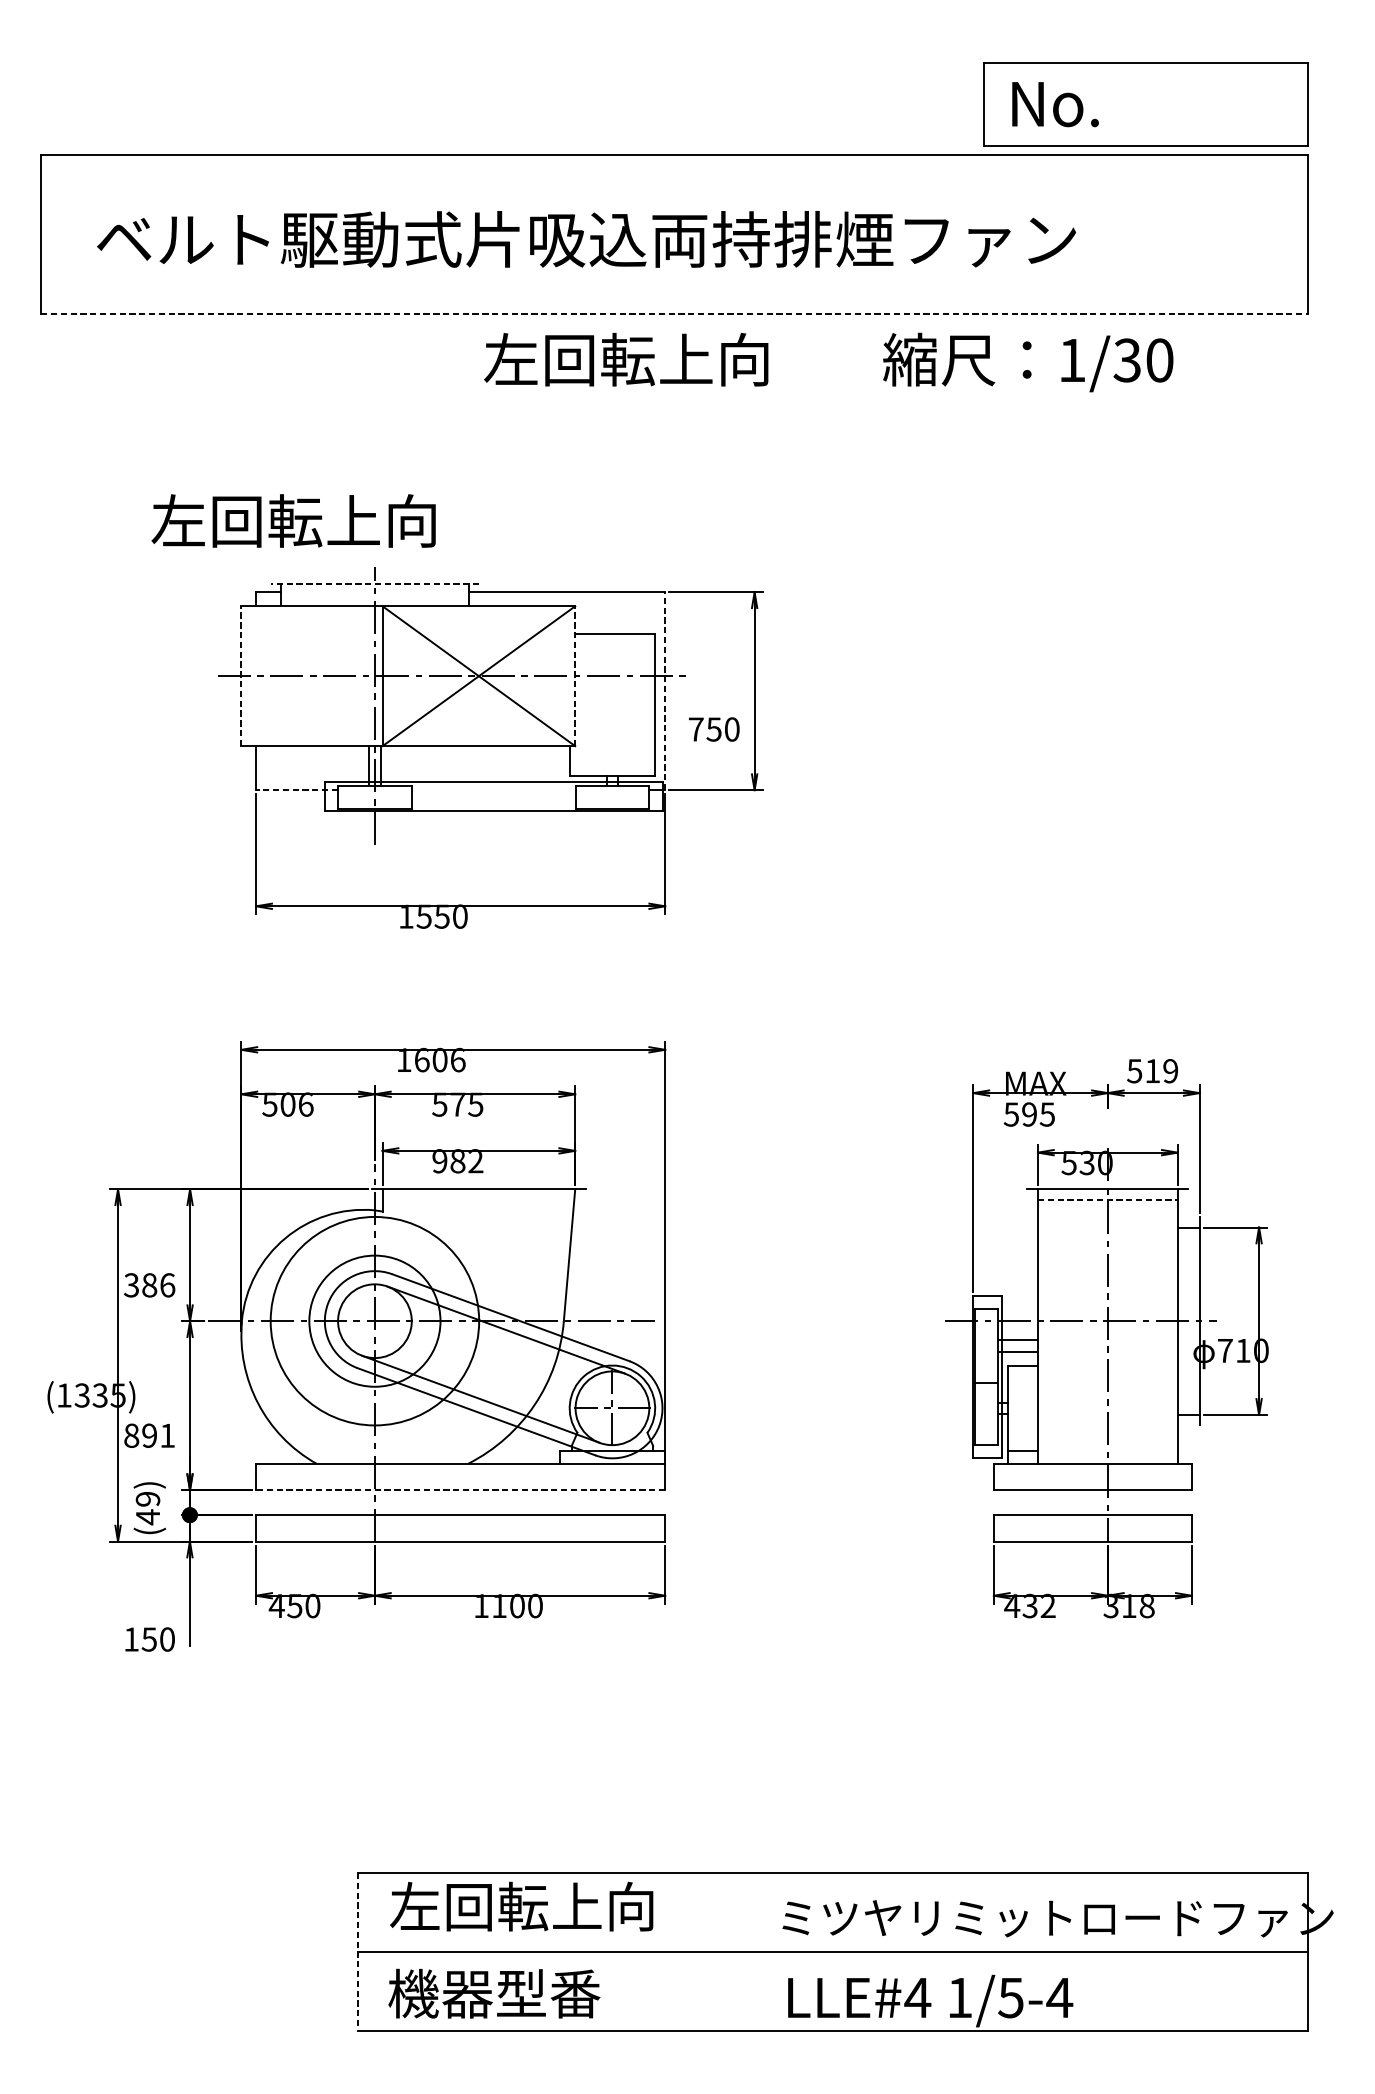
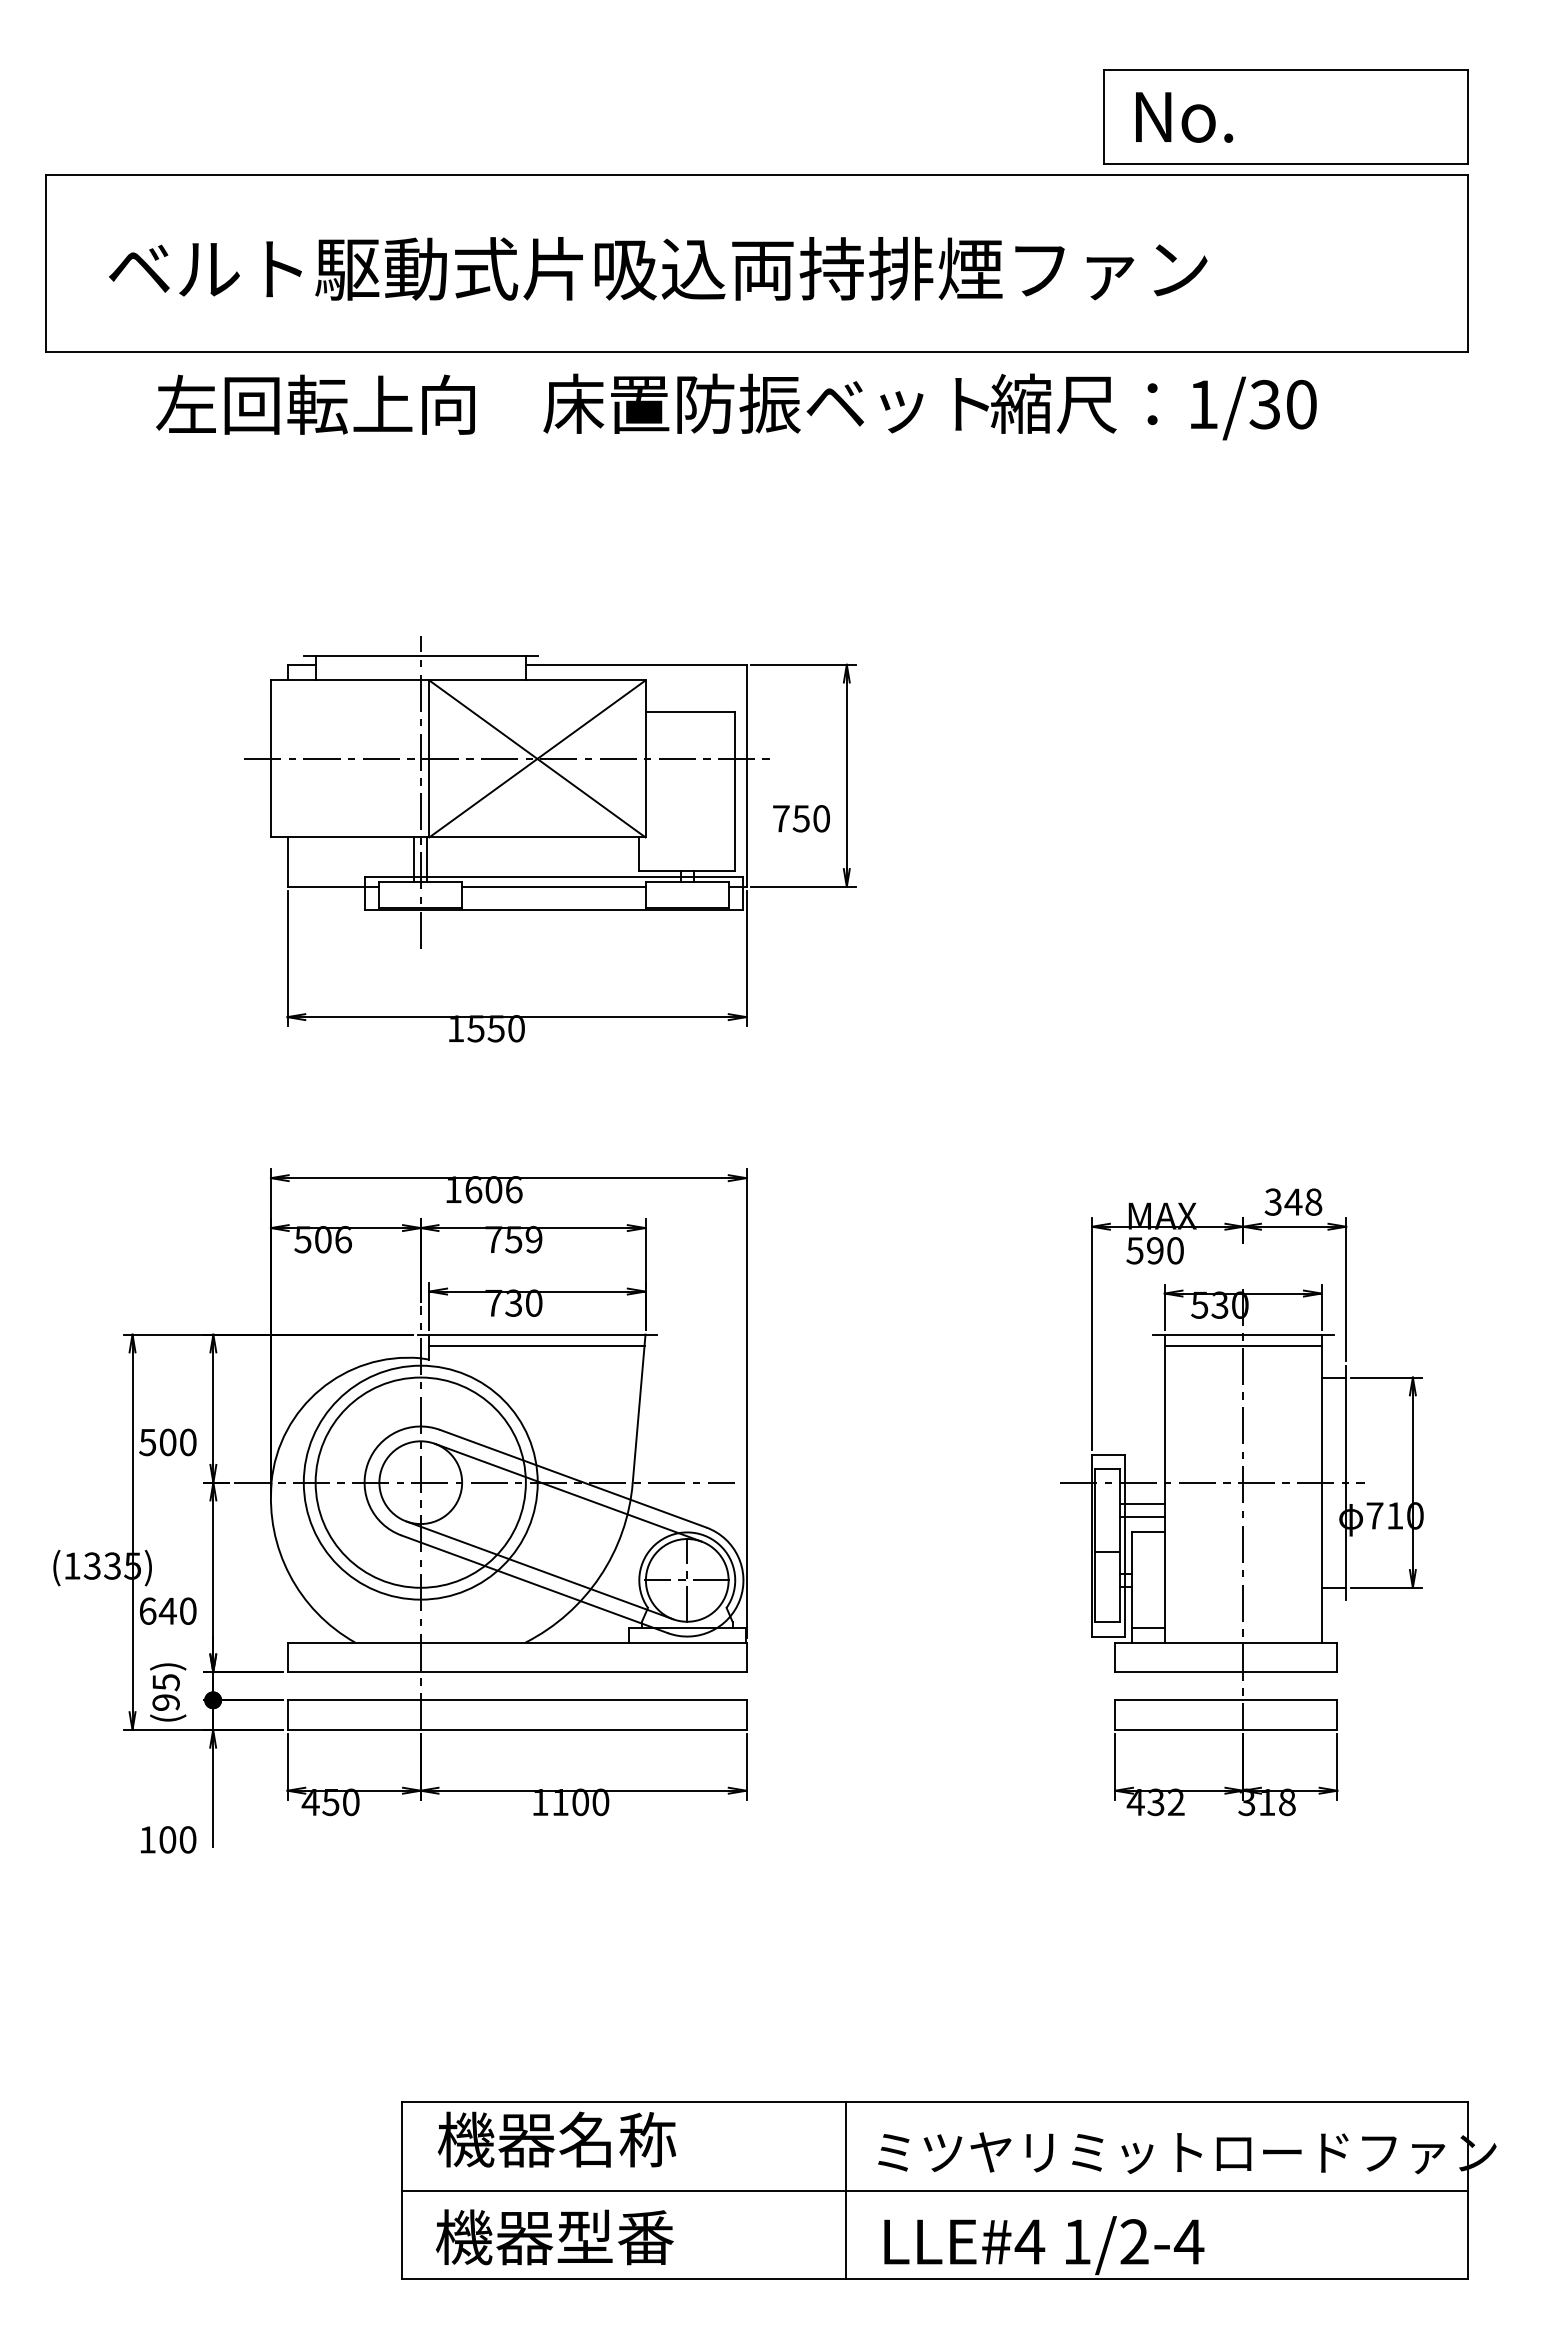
line: (674, 313) -> (756, 352), dashed -> solid
text: (682, 359) -> (765, 403), 左回転上向 -> 床置防振ベット
text: (293, 520) -> (315, 404), moved
line: (374, 584) -> (420, 655), dashed -> solid
line: (241, 675) -> (270, 758), dashed -> solid
line: (575, 675) -> (645, 758), dashed -> solid
line: (665, 690) -> (746, 775), dashed -> solid
line: (297, 789) -> (333, 886), dashed -> solid
line: (493, 789) -> (553, 886), added
text: (1152, 1070) -> (1293, 1201), 519 -> 348
text: (457, 1104) -> (513, 1239), 575 -> 759
text: (1046, 1114) -> (1174, 1250), 595 -> 590
text: (457, 1160) -> (513, 1302), 982 -> 730
line: (478, 1199) -> (536, 1346), added
line: (1108, 1199) -> (1243, 1346), dashed -> solid
text: (149, 1285) -> (167, 1442), 386 -> 500
circle: (374, 1321) -> (420, 1482), size x1.43
text: (149, 1435) -> (167, 1610), 891 -> 640
line: (460, 1490) -> (516, 1672), dashed -> solid
text: (147, 1508) -> (165, 1692), (49) -> (95)
text: (149, 1639) -> (167, 1839), 150 -> 100
text: (521, 1906) -> (585, 2139), 左回転上向 -> 機器名称
line: (357, 1952) -> (401, 2190), dashed -> solid
line: (753, 1952) -> (845, 2190), added
text: (1011, 1997) -> (1134, 2241), 1/5-4 -> 1/2-4

